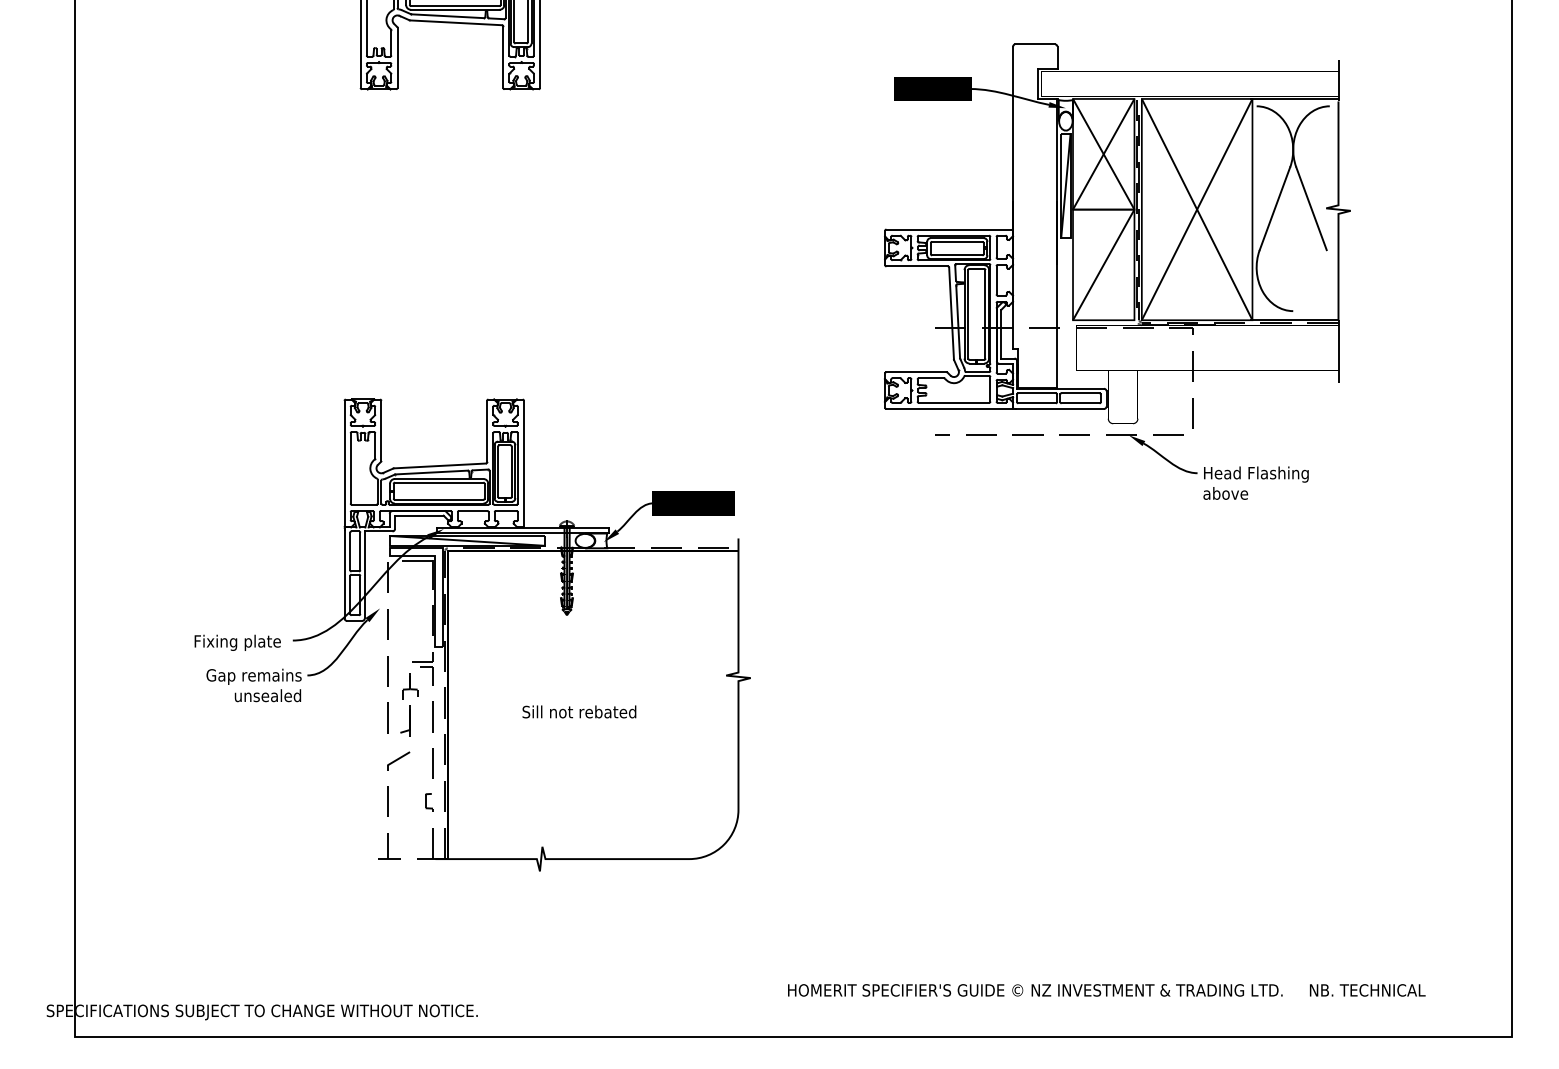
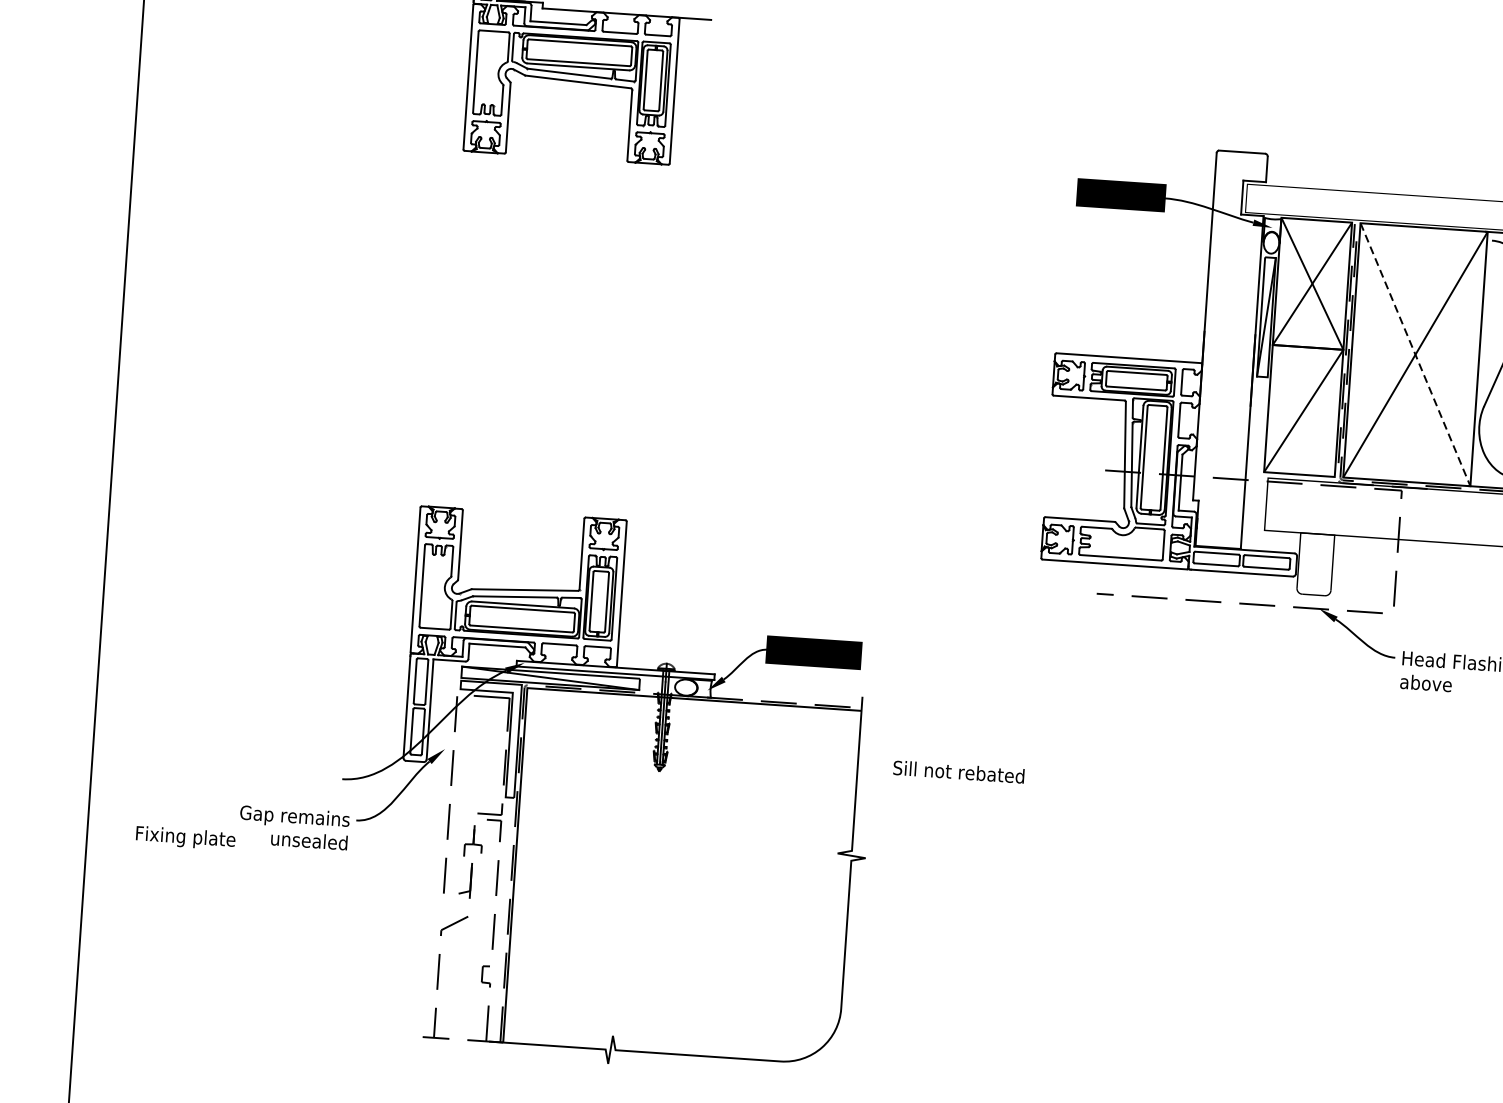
line: (1197, 209) -> (1415, 354), solid -> dashed
text: (237, 642) -> (185, 837), moved
text: (579, 711) -> (959, 771), moved

